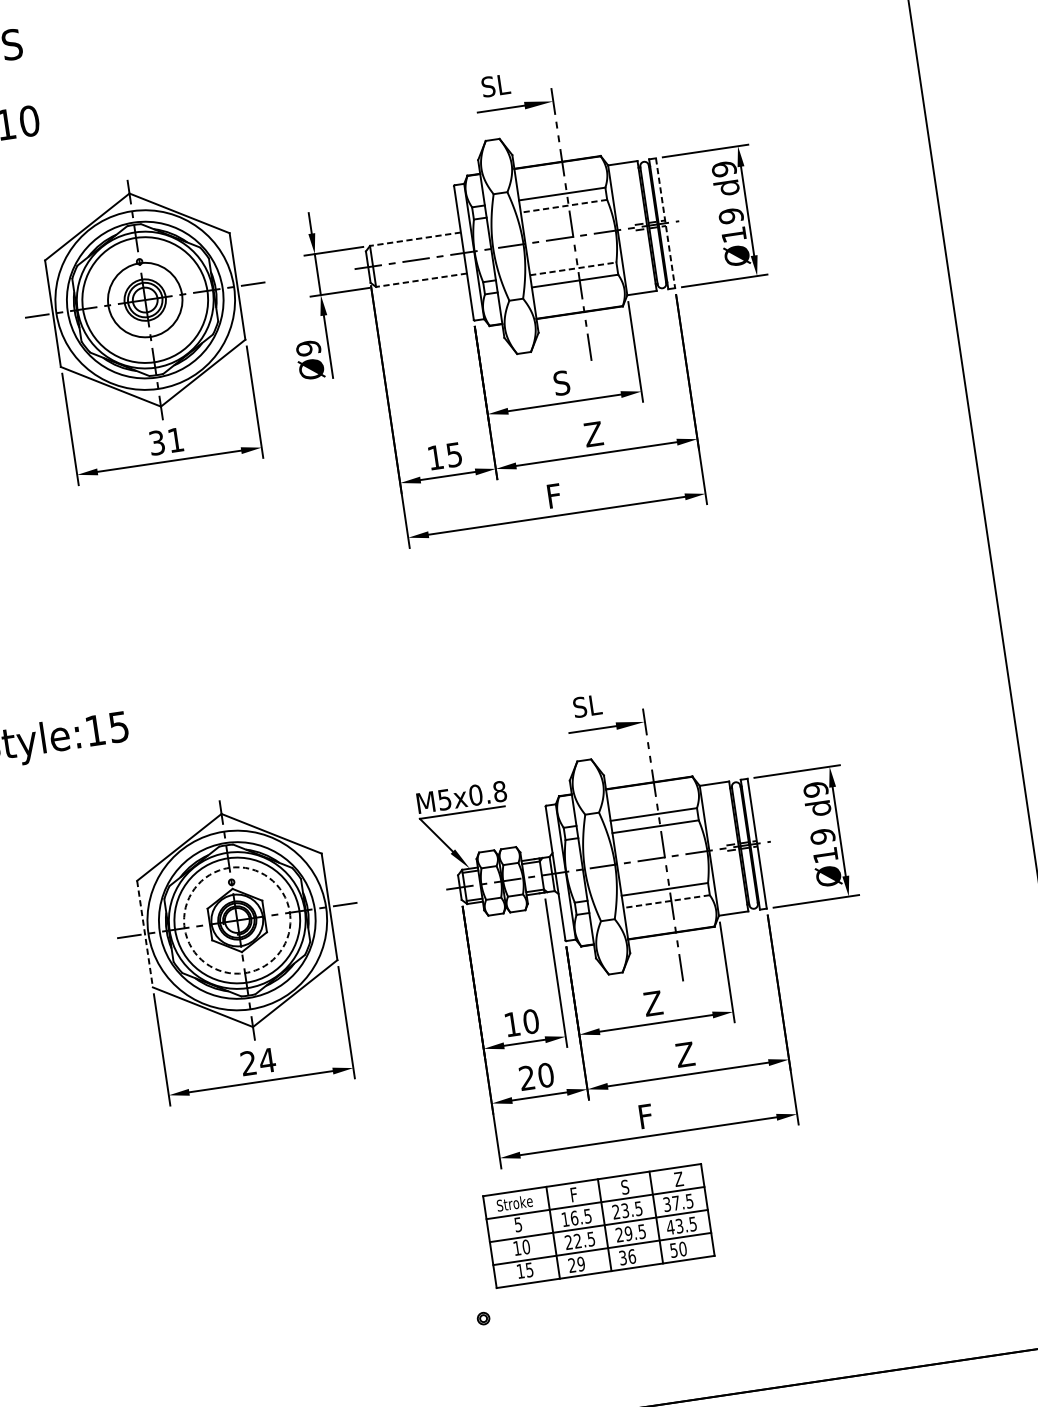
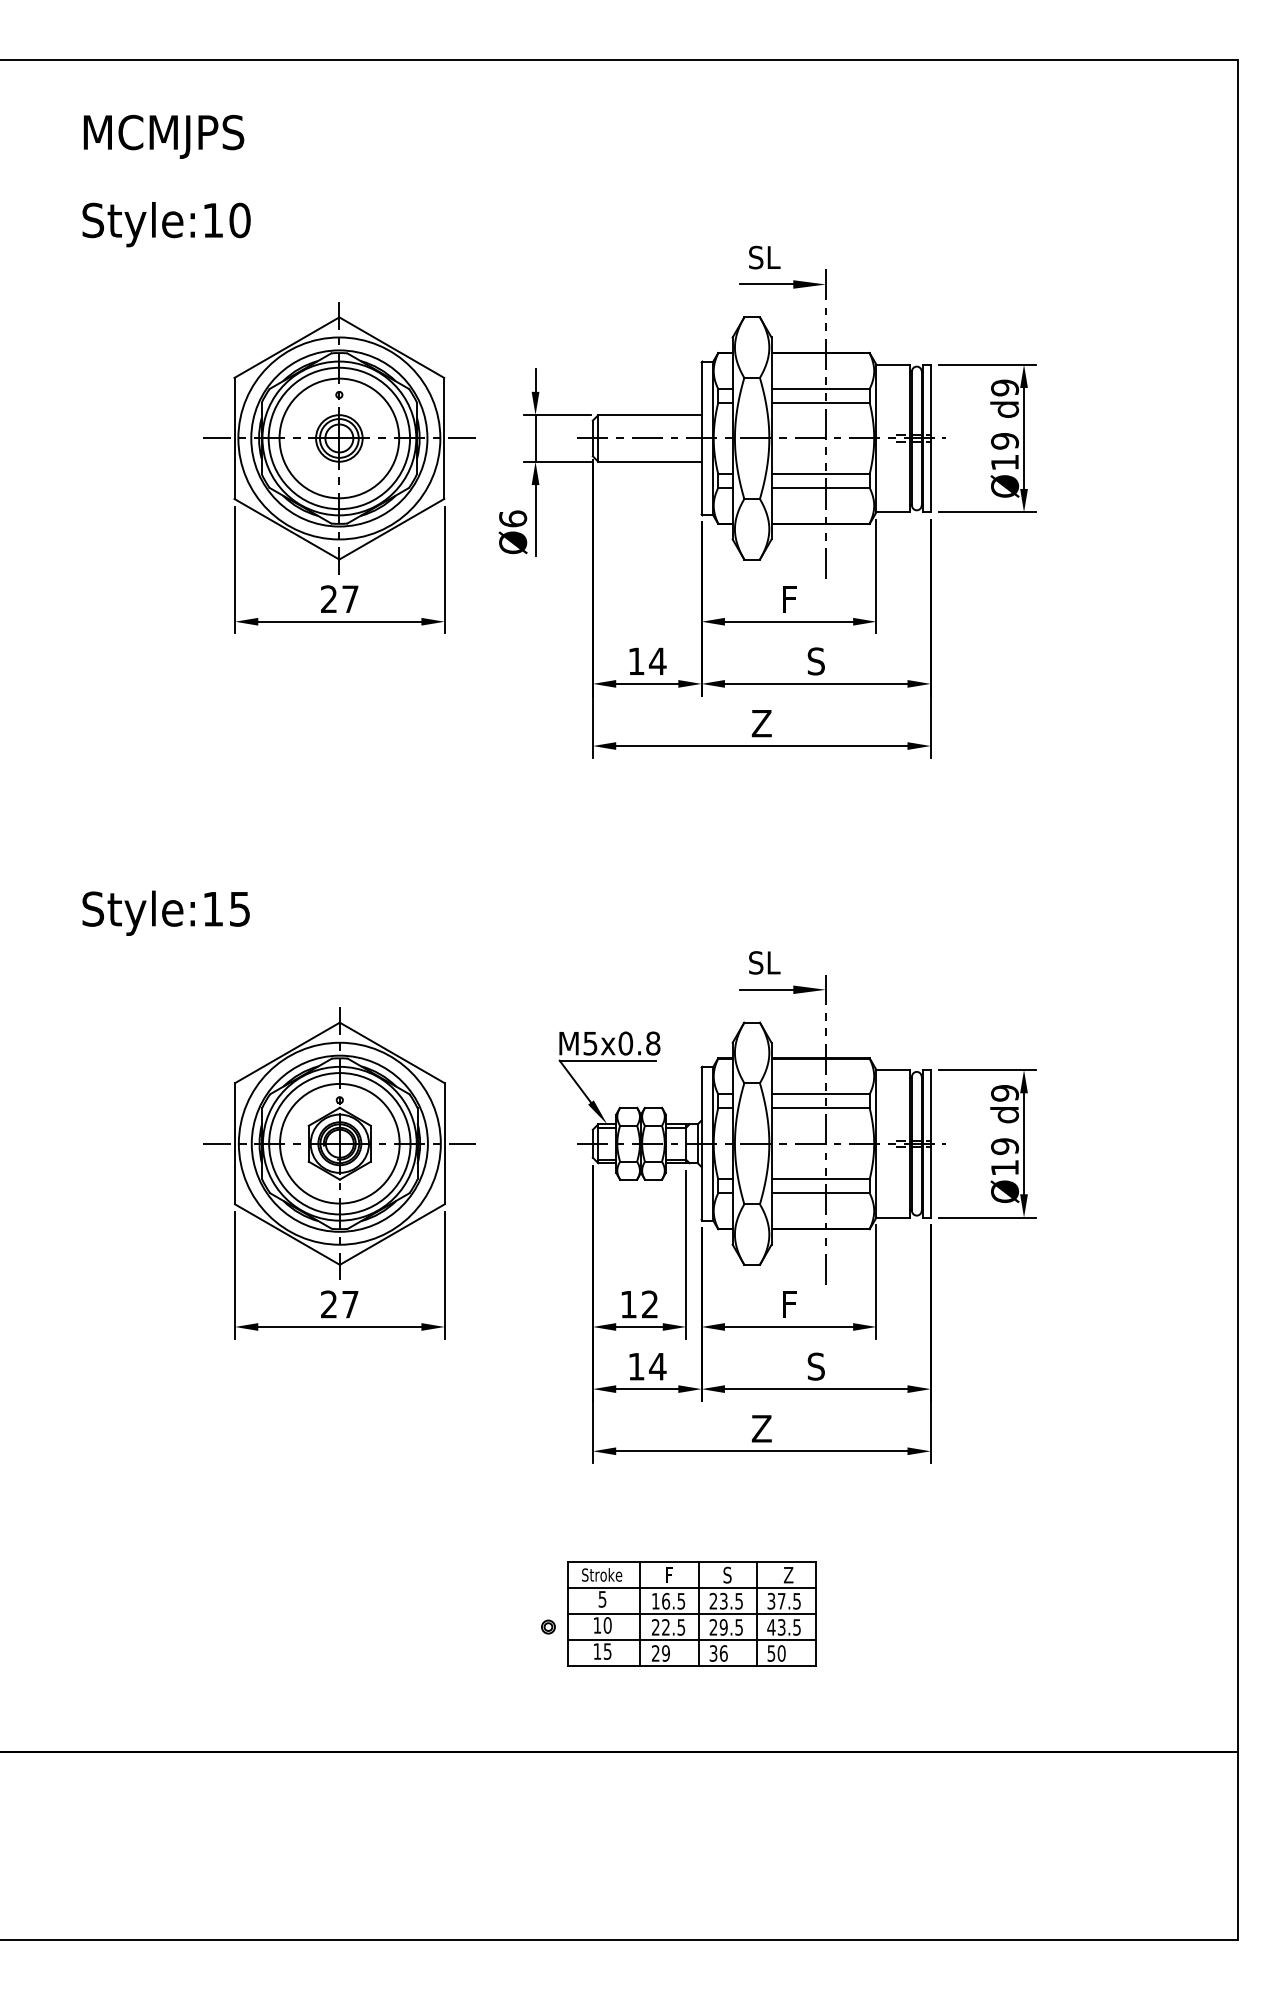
line: (563, 205) -> (820, 402), dashed -> solid
line: (665, 223) -> (930, 438), dashed -> solid
line: (415, 239) -> (649, 415), dashed -> solid
line: (574, 269) -> (821, 474), dashed -> solid
line: (421, 280) -> (649, 461), dashed -> solid
circle: (145, 300) -> (339, 438), size x1.43
text: (308, 347) -> (513, 518), Ø9 -> Ø6
text: (561, 383) -> (788, 599), S -> F
text: (593, 434) -> (816, 661), Z -> S
text: (166, 441) -> (339, 599), 31 -> 27
text: (454, 454) -> (657, 661), 15 -> 14
text: (553, 496) -> (761, 723), F -> Z
line: (666, 901) -> (820, 1193), dashed -> solid
circle: (236, 920) -> (339, 1143), dashed -> solid
line: (144, 933) -> (234, 1143), dashed -> solid
text: (652, 1003) -> (788, 1304), Z -> F
text: (530, 1021) -> (649, 1304), 10 -> 12
text: (685, 1054) -> (816, 1366), Z -> S
text: (267, 1060) -> (350, 1304), 24 -> 27
text: (536, 1076) -> (647, 1366), 20 -> 14
text: (645, 1116) -> (761, 1428), F -> Z
part: (598, 1225) -> (691, 1613), moved

